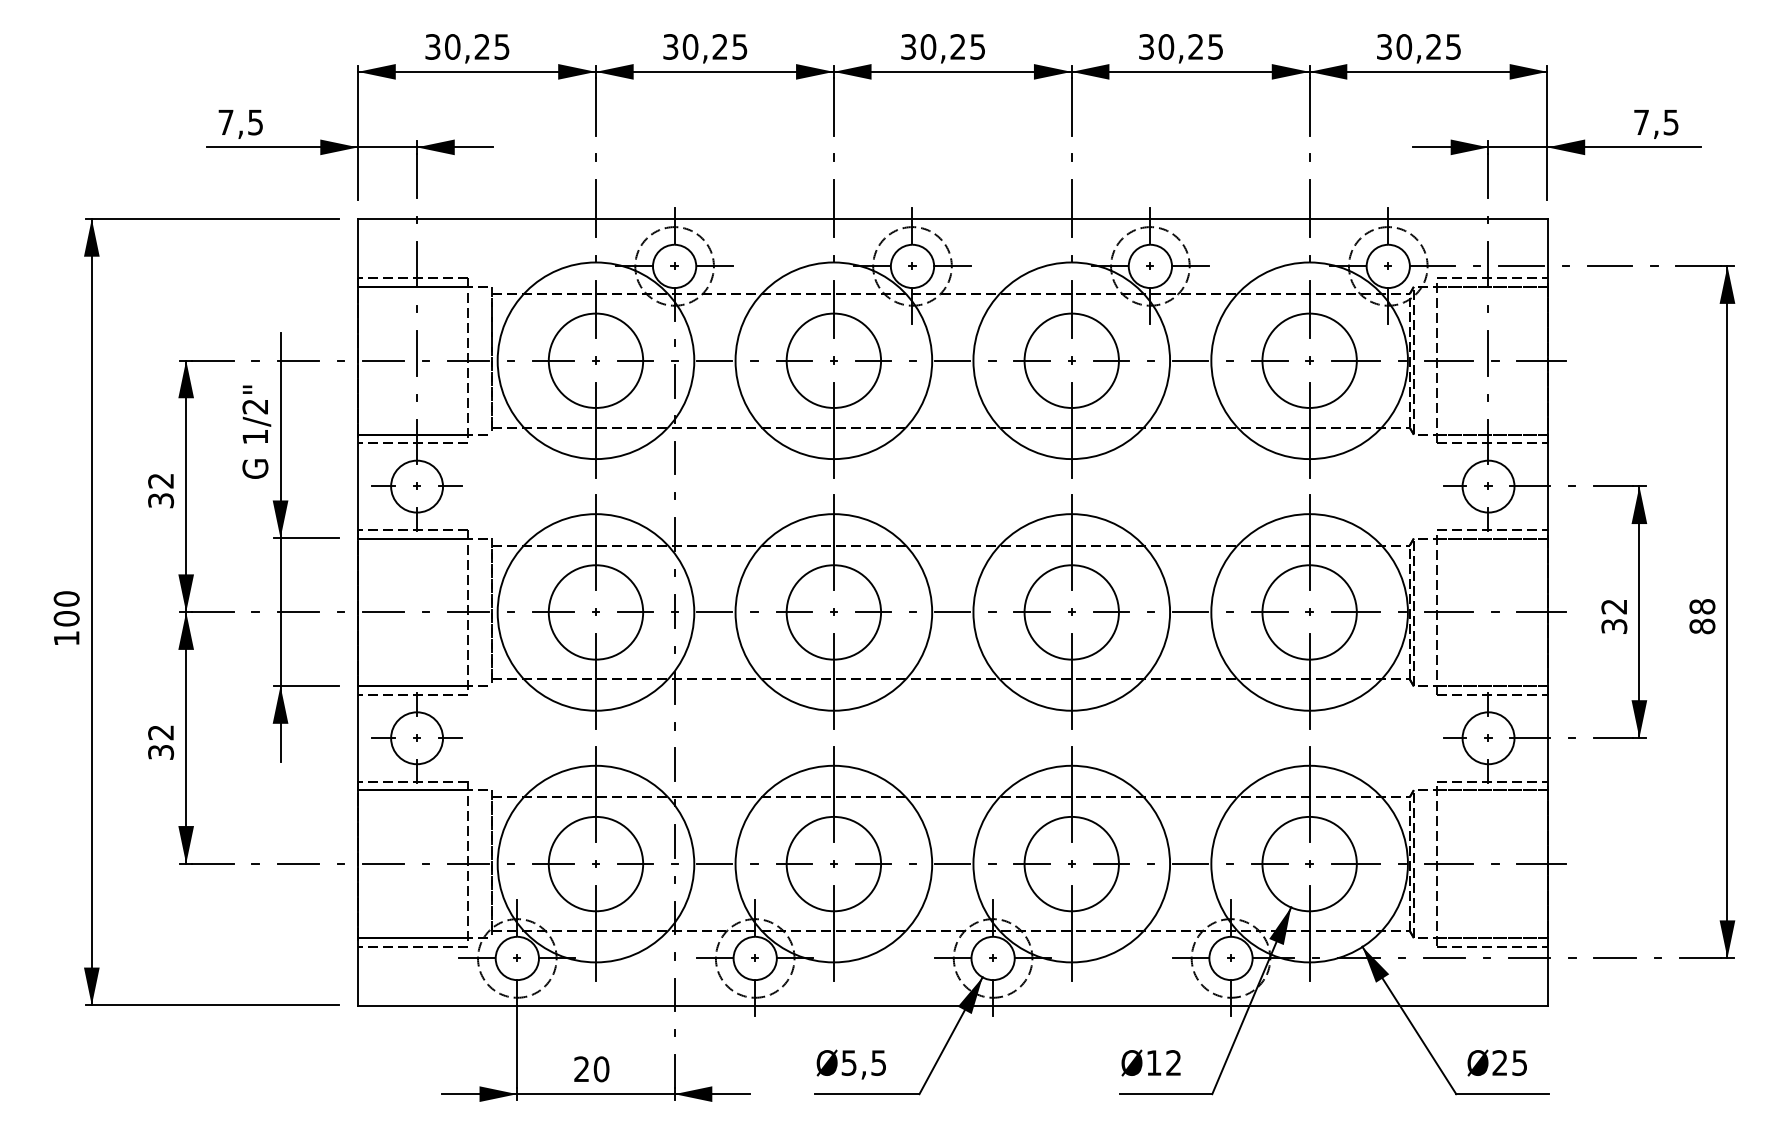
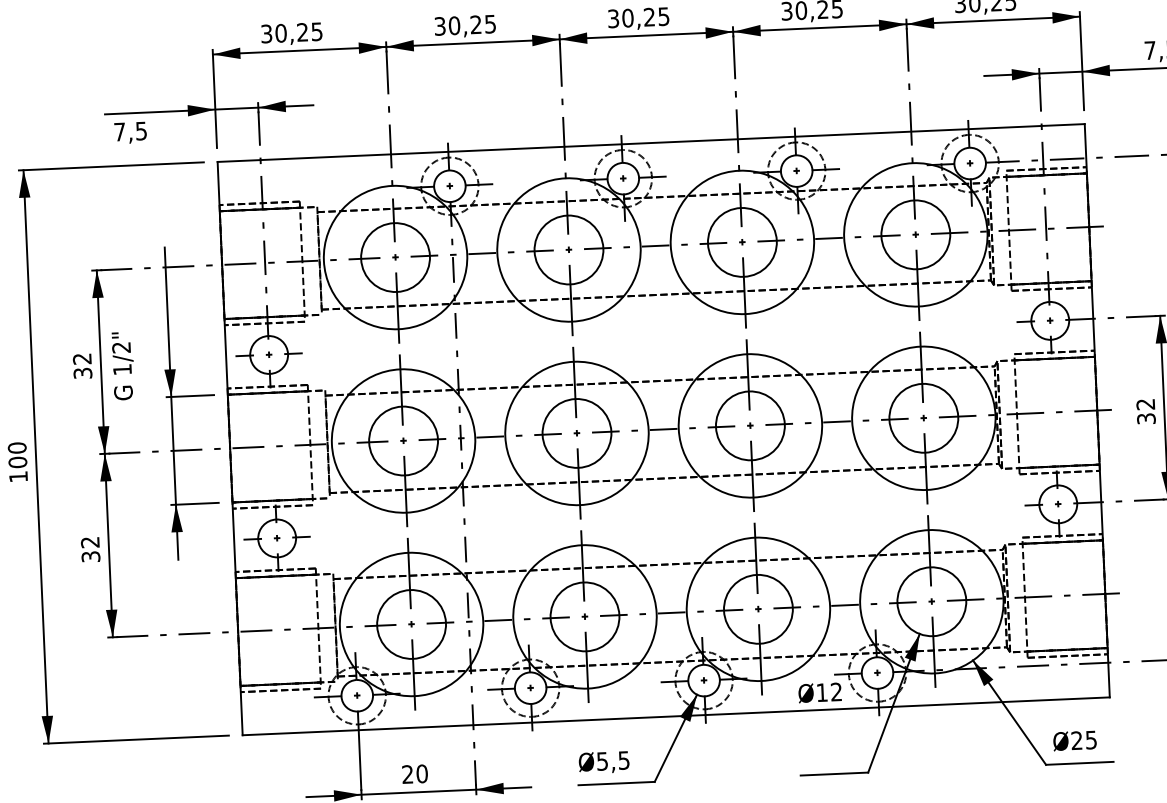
text: (240, 124) -> (130, 133), moved
text: (256, 431) -> (123, 365), moved
text: (1150, 1062) -> (819, 692), moved

